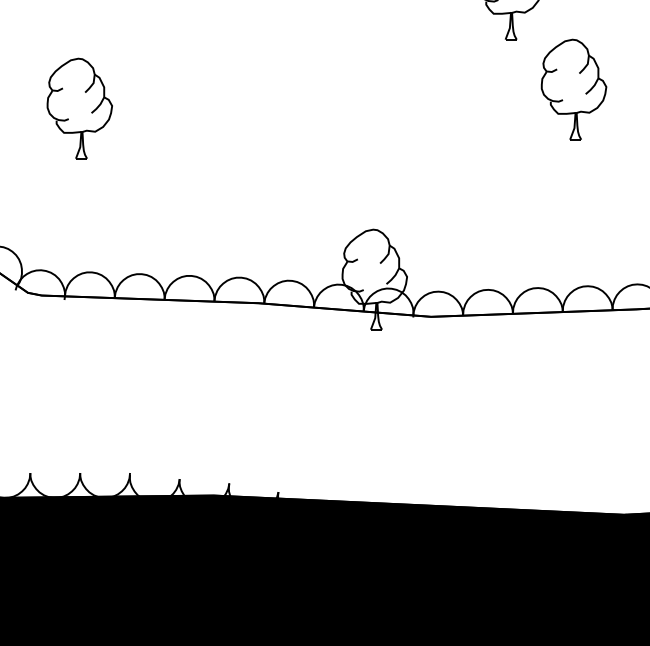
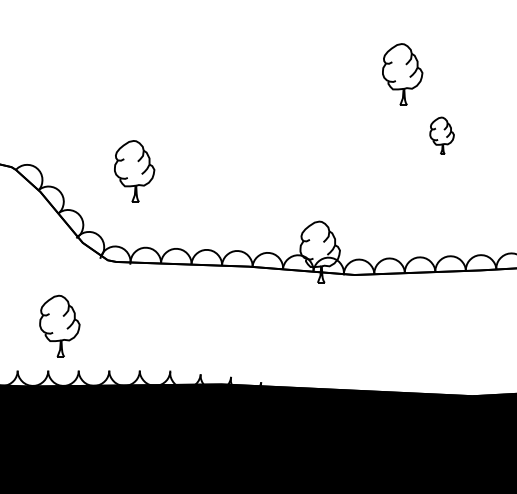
part: (572, 89) -> (441, 135), size x0.6
part: (79, 108) -> (134, 171), moved

